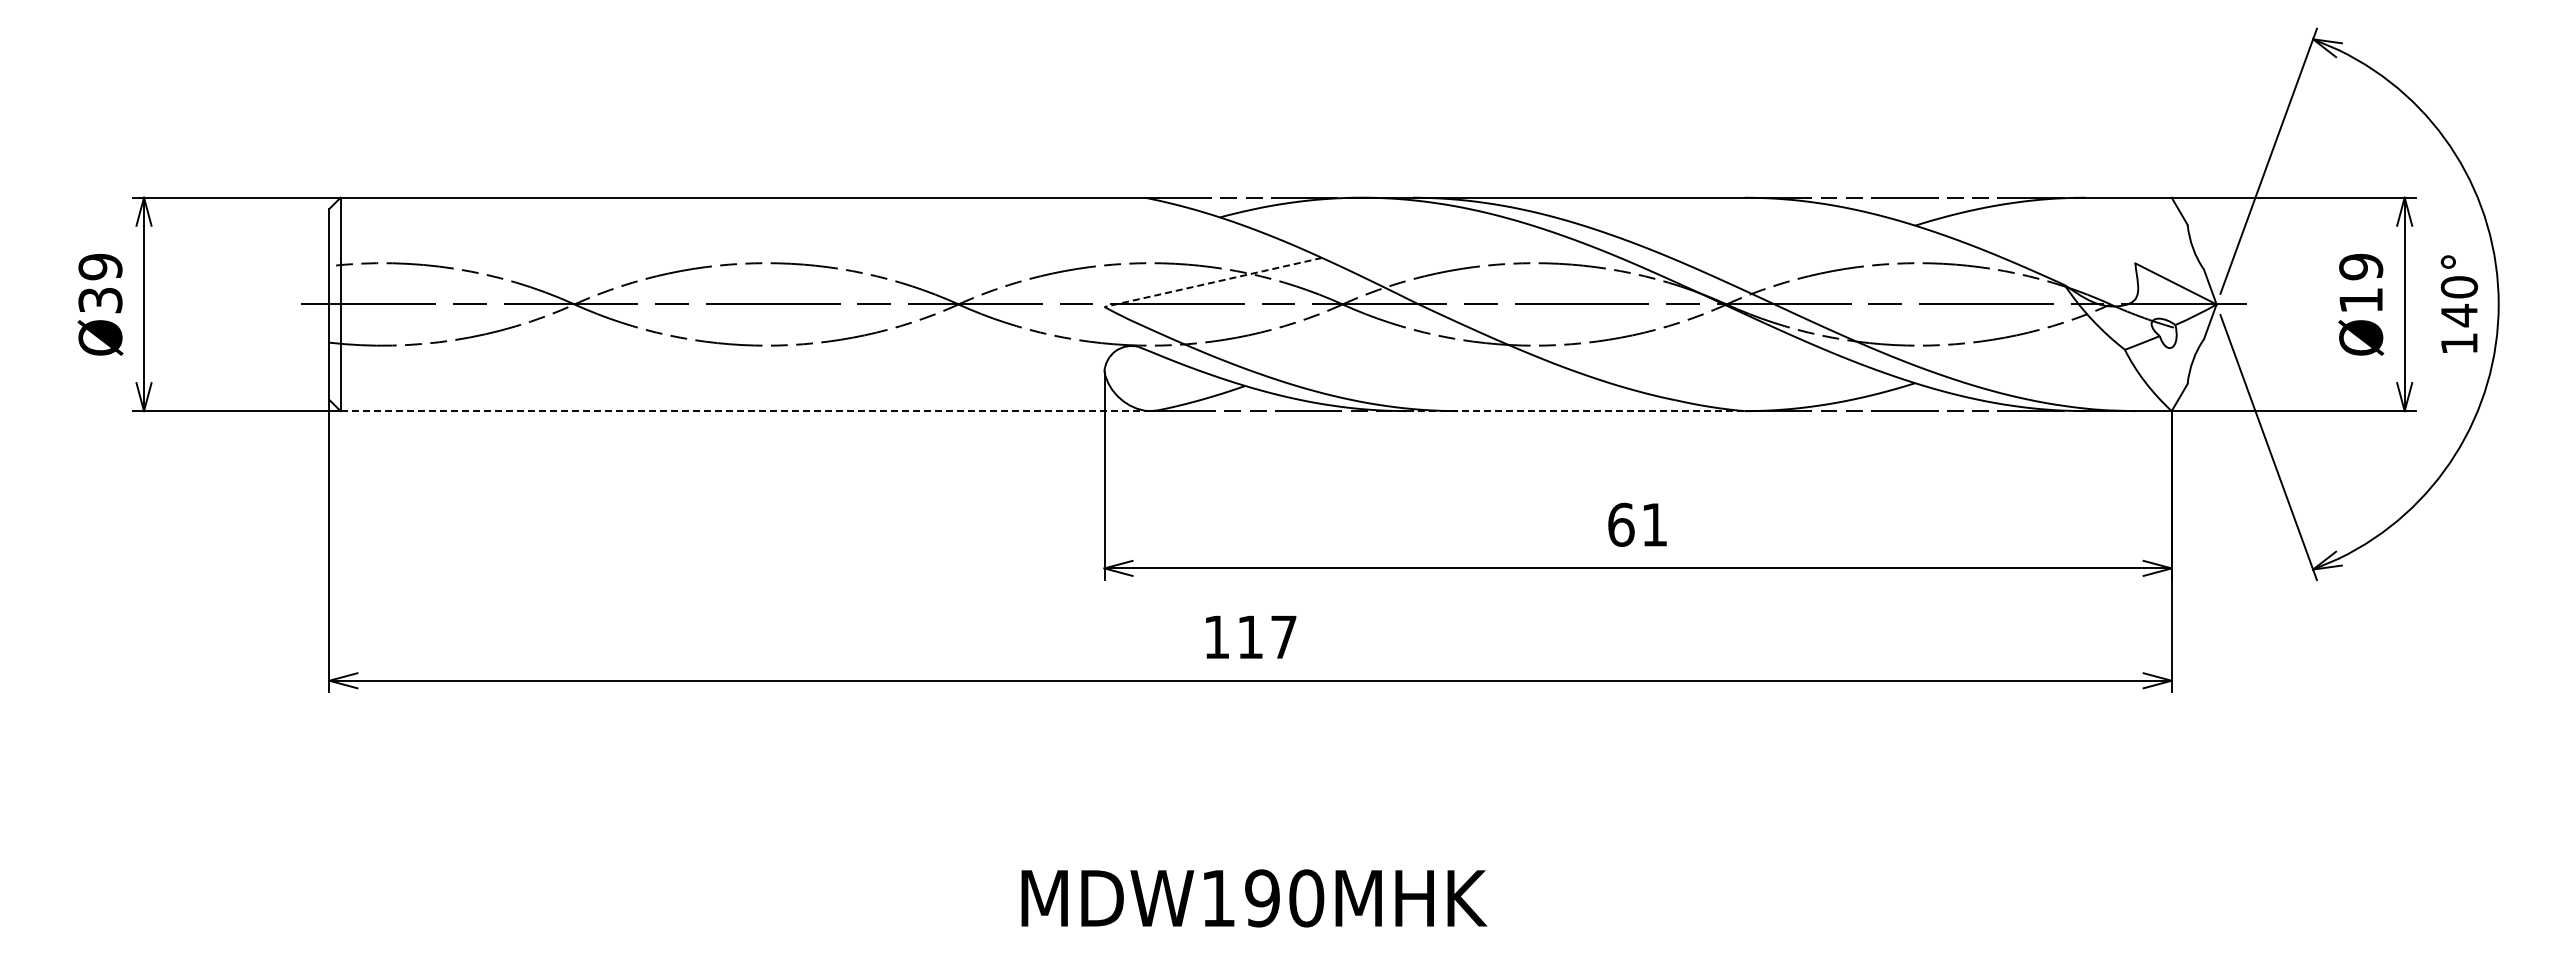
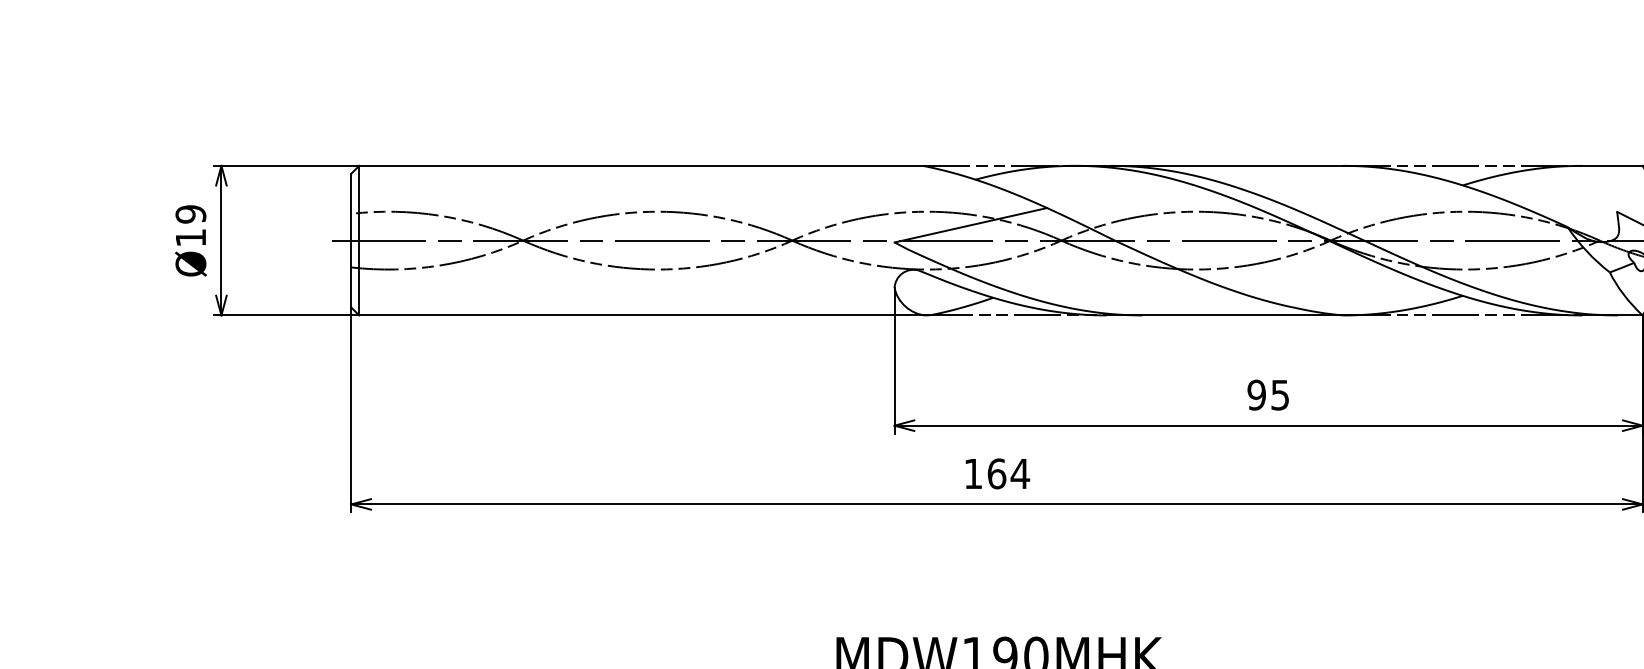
line: (1213, 282) -> (971, 225), dashed -> solid
text: (100, 300) -> (190, 237), Ø39 -> Ø19
line: (745, 411) -> (643, 315), dashed -> solid
line: (1576, 411) -> (1225, 315), dashed -> solid
text: (1637, 524) -> (1268, 394), 61 -> 95
text: (1267, 637) -> (1008, 474), 117 -> 164

